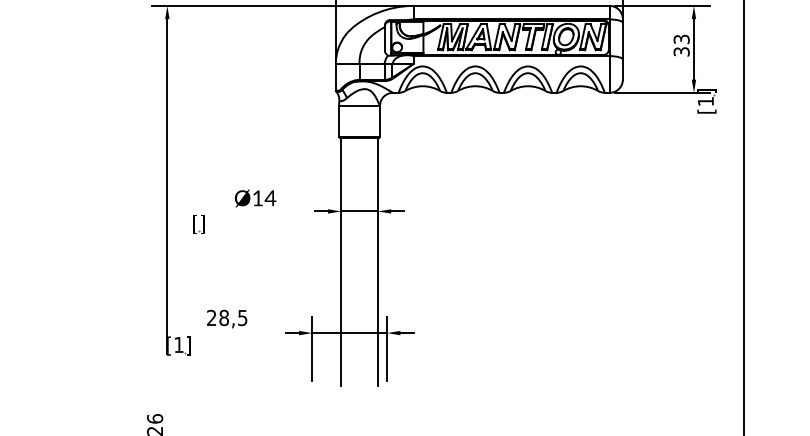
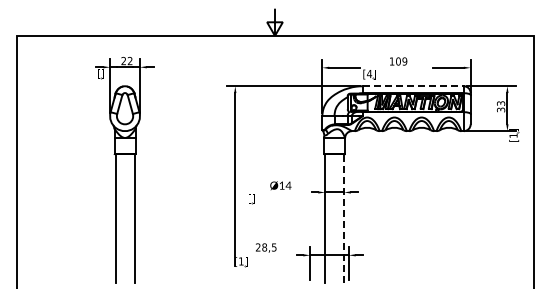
line: (512, 6) -> (413, 86), solid -> dashed
line: (378, 259) -> (344, 217), solid -> dashed

